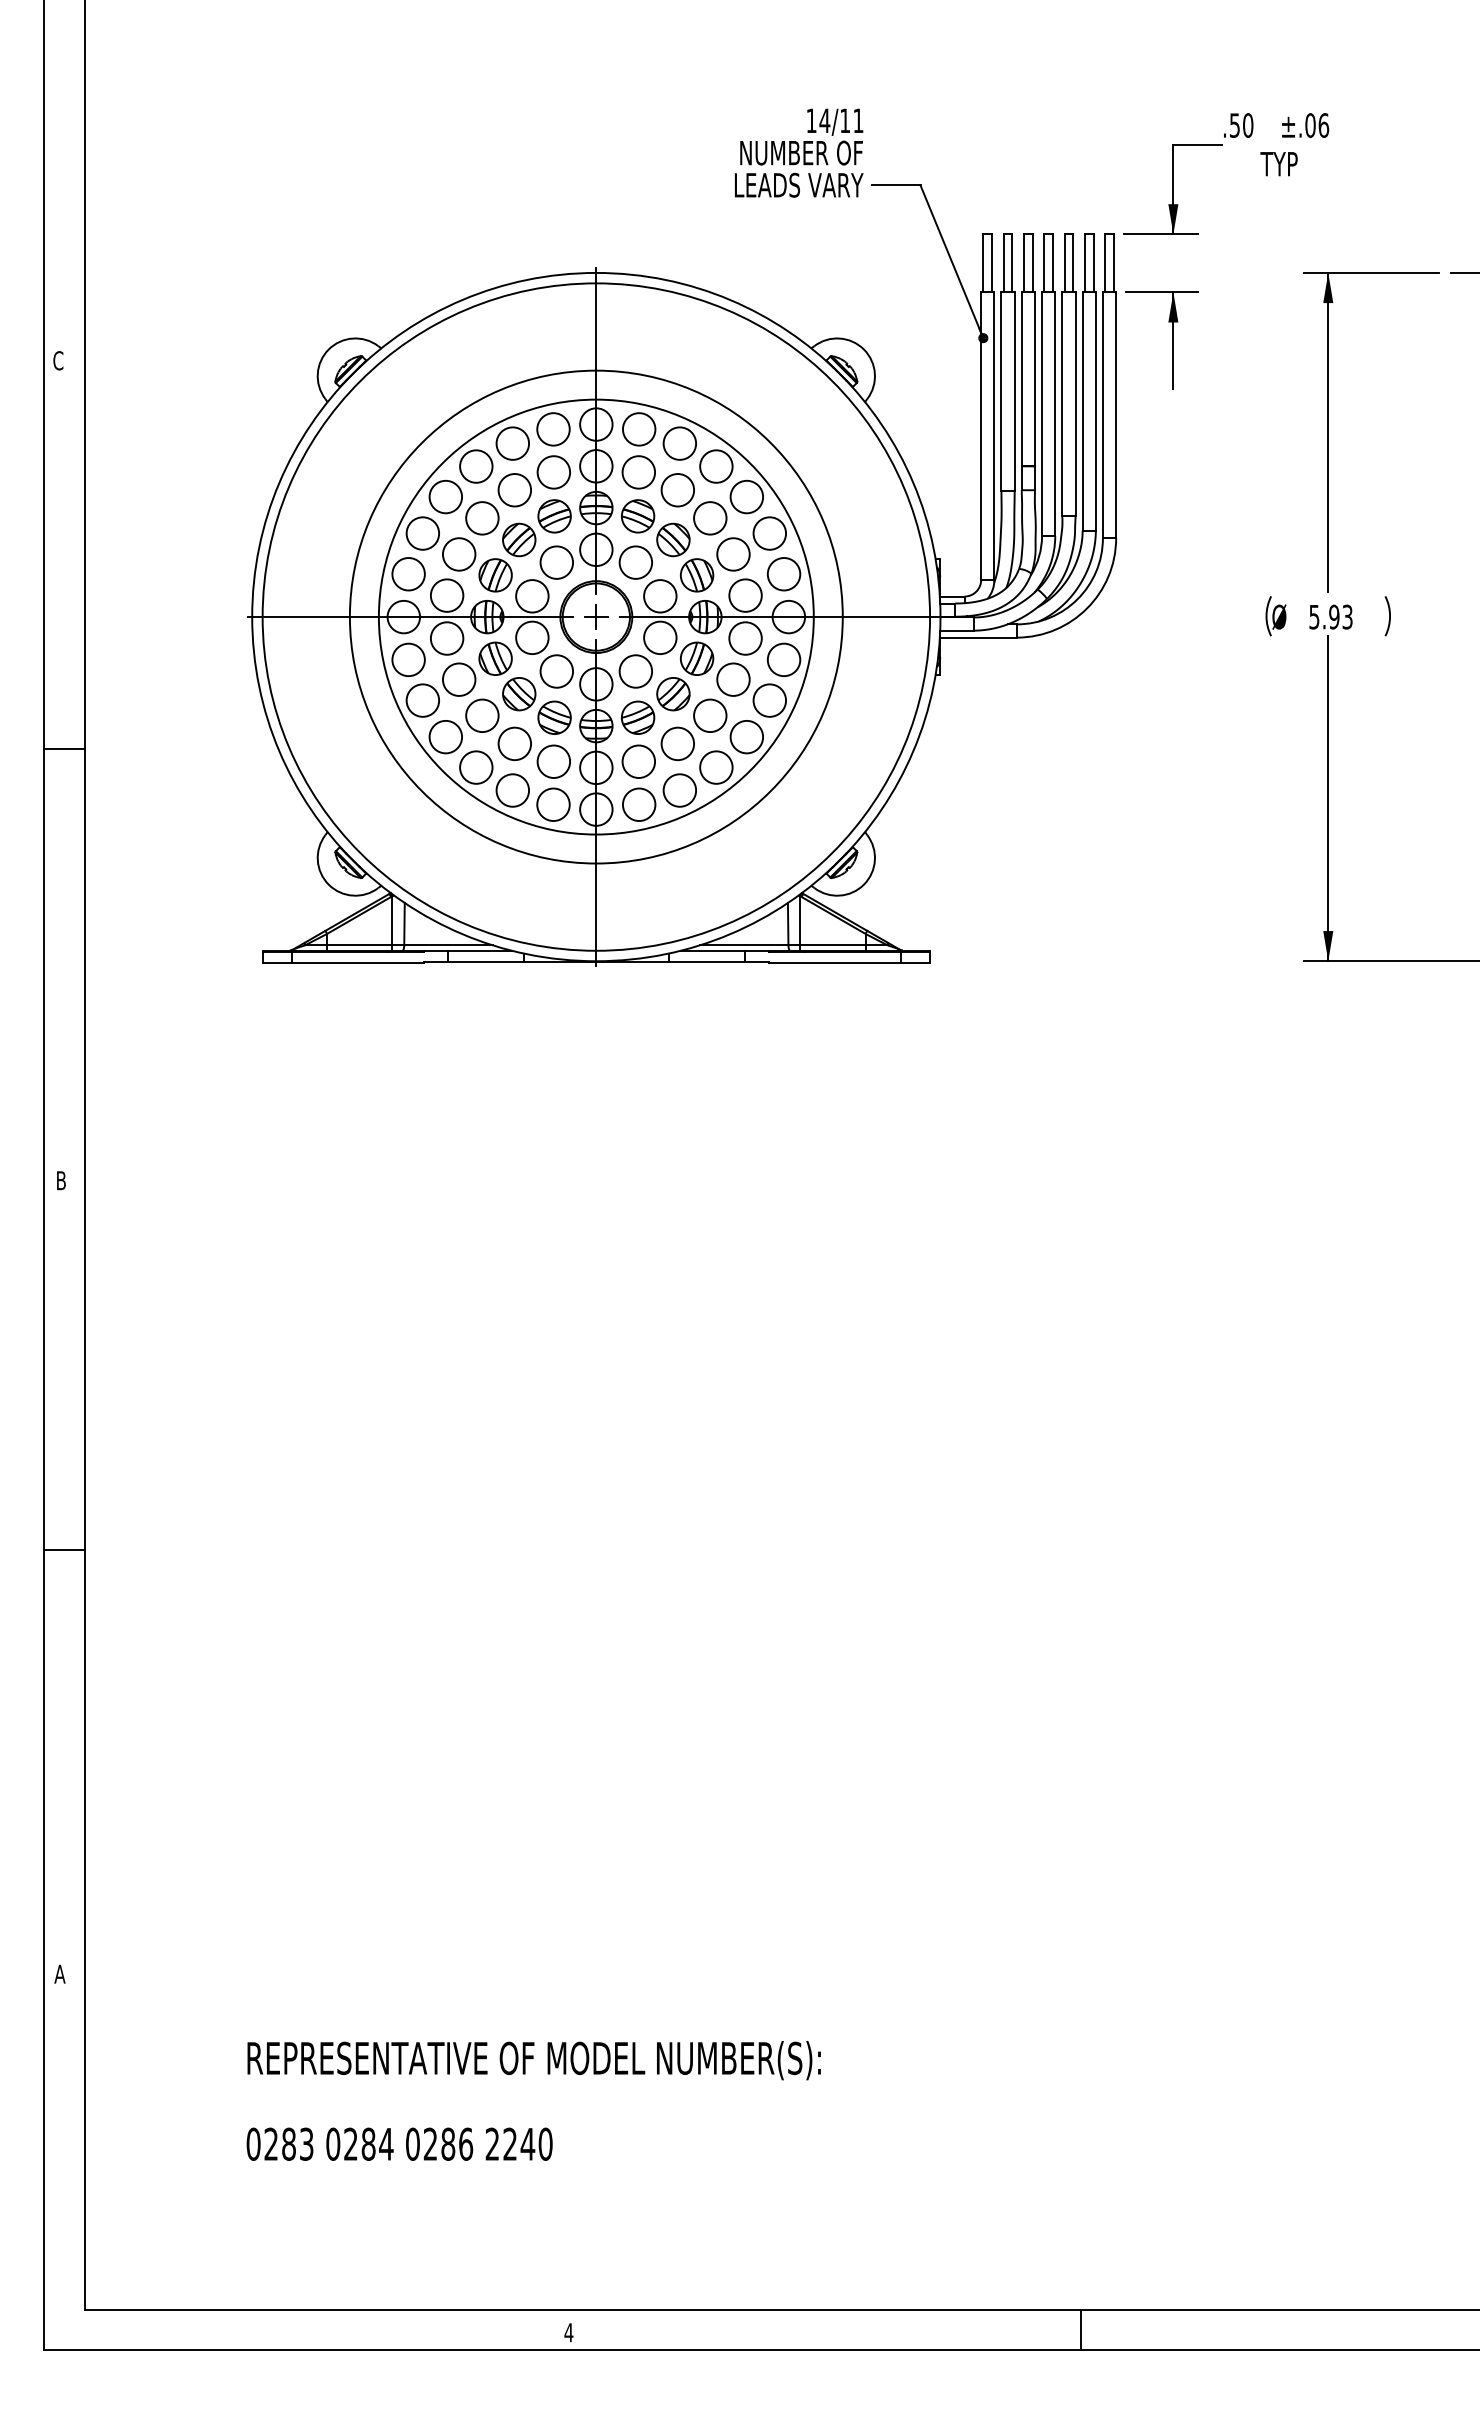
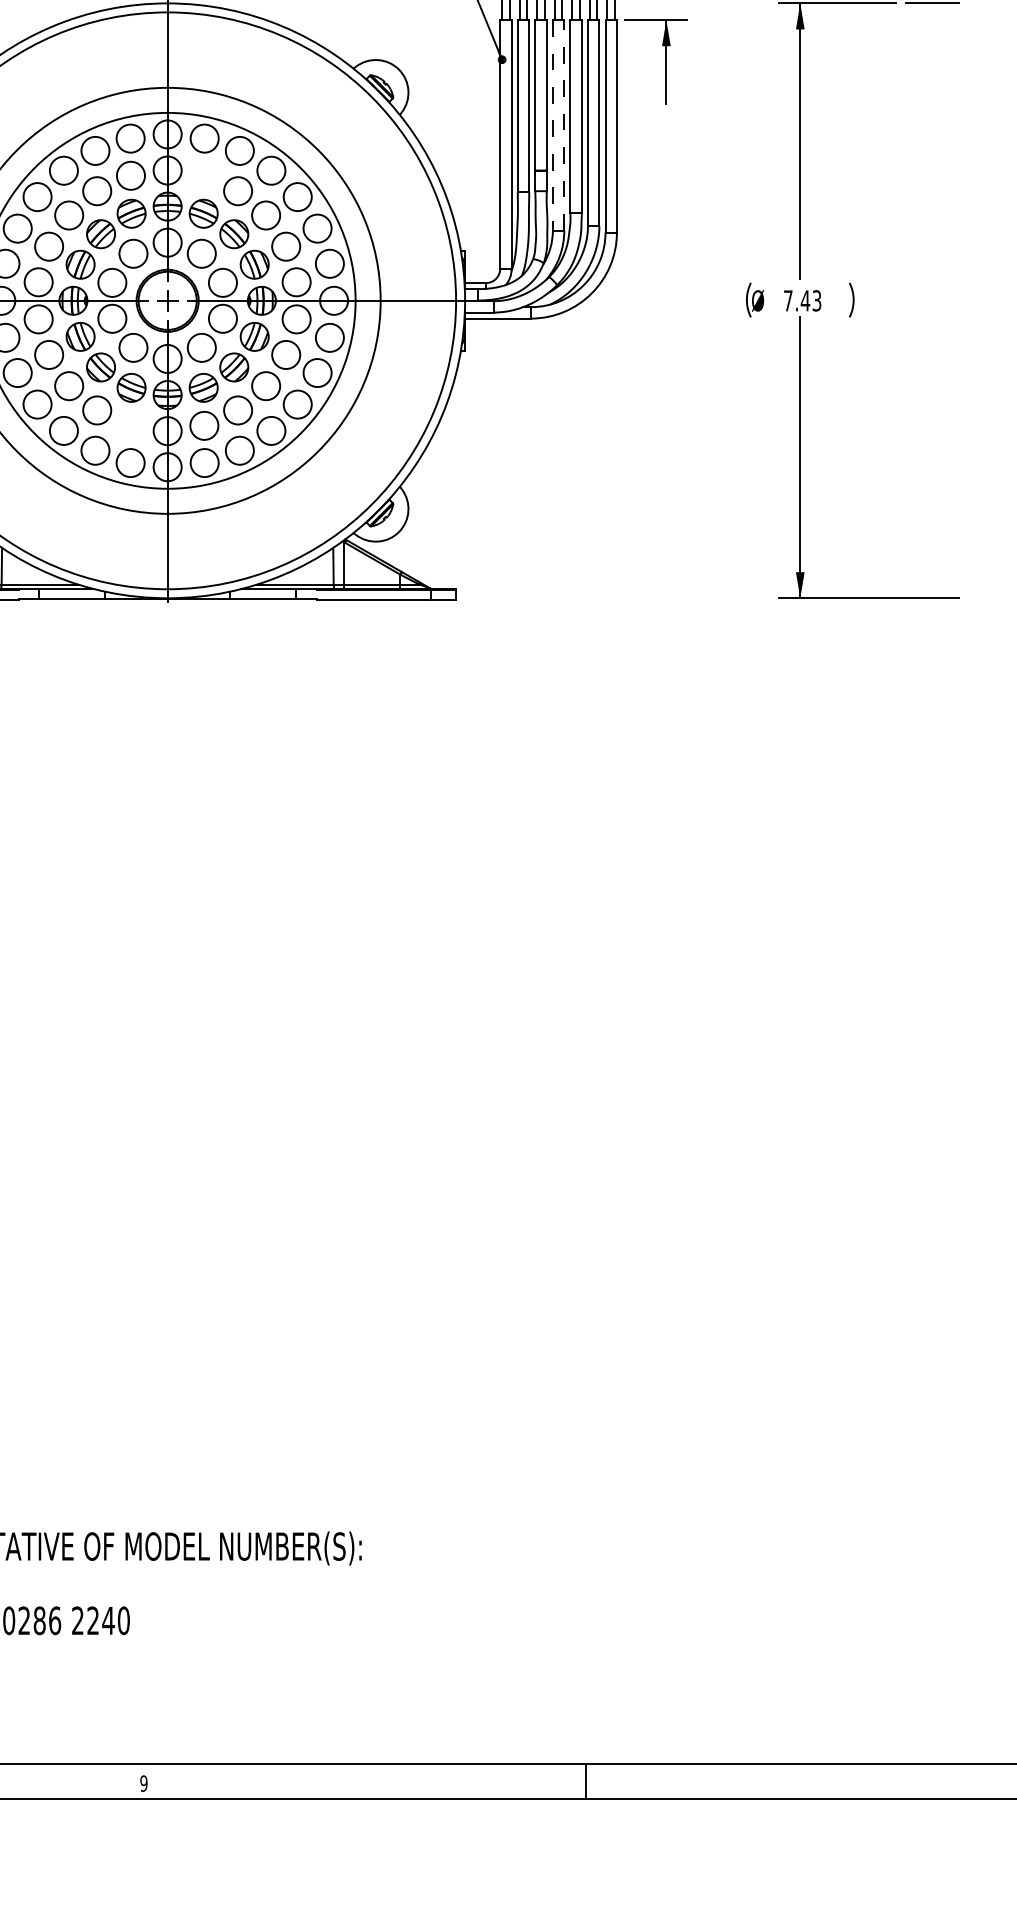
line: (1042, 414) -> (553, 125), solid -> dashed
line: (1055, 414) -> (564, 125), solid -> dashed
circle: (638, 472) -> (204, 175), removed
text: (1324, 616) -> (797, 300), 5.93 -> 7.43
circle: (553, 761) -> (130, 425), removed
text: (568, 2332) -> (143, 1783), 4 -> 9

